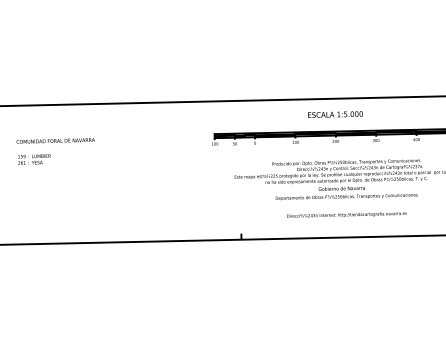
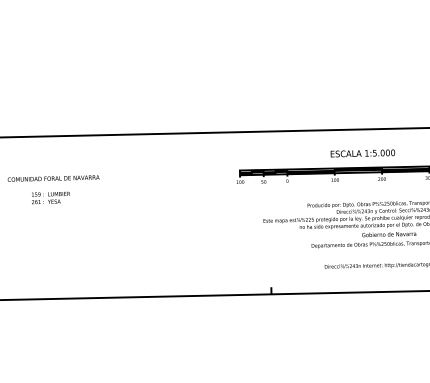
text: (335, 114) -> (362, 153), moved
text: (34, 159) -> (51, 197), moved

